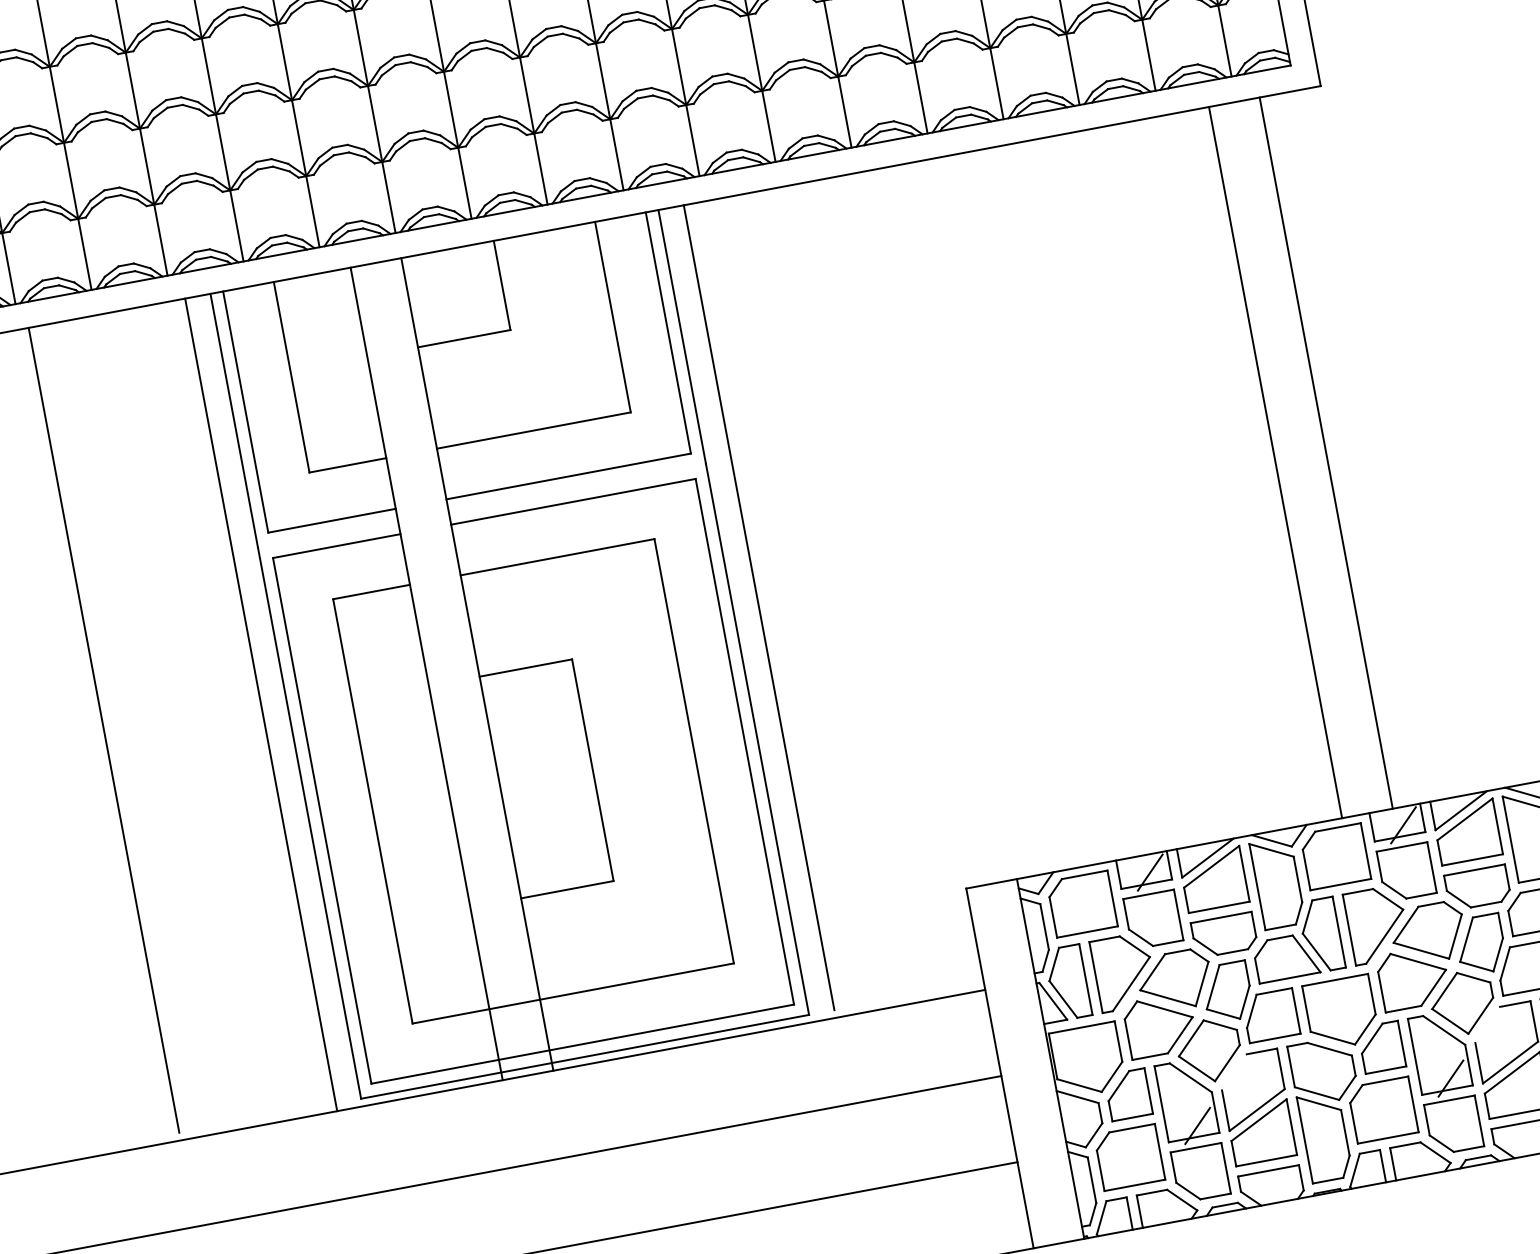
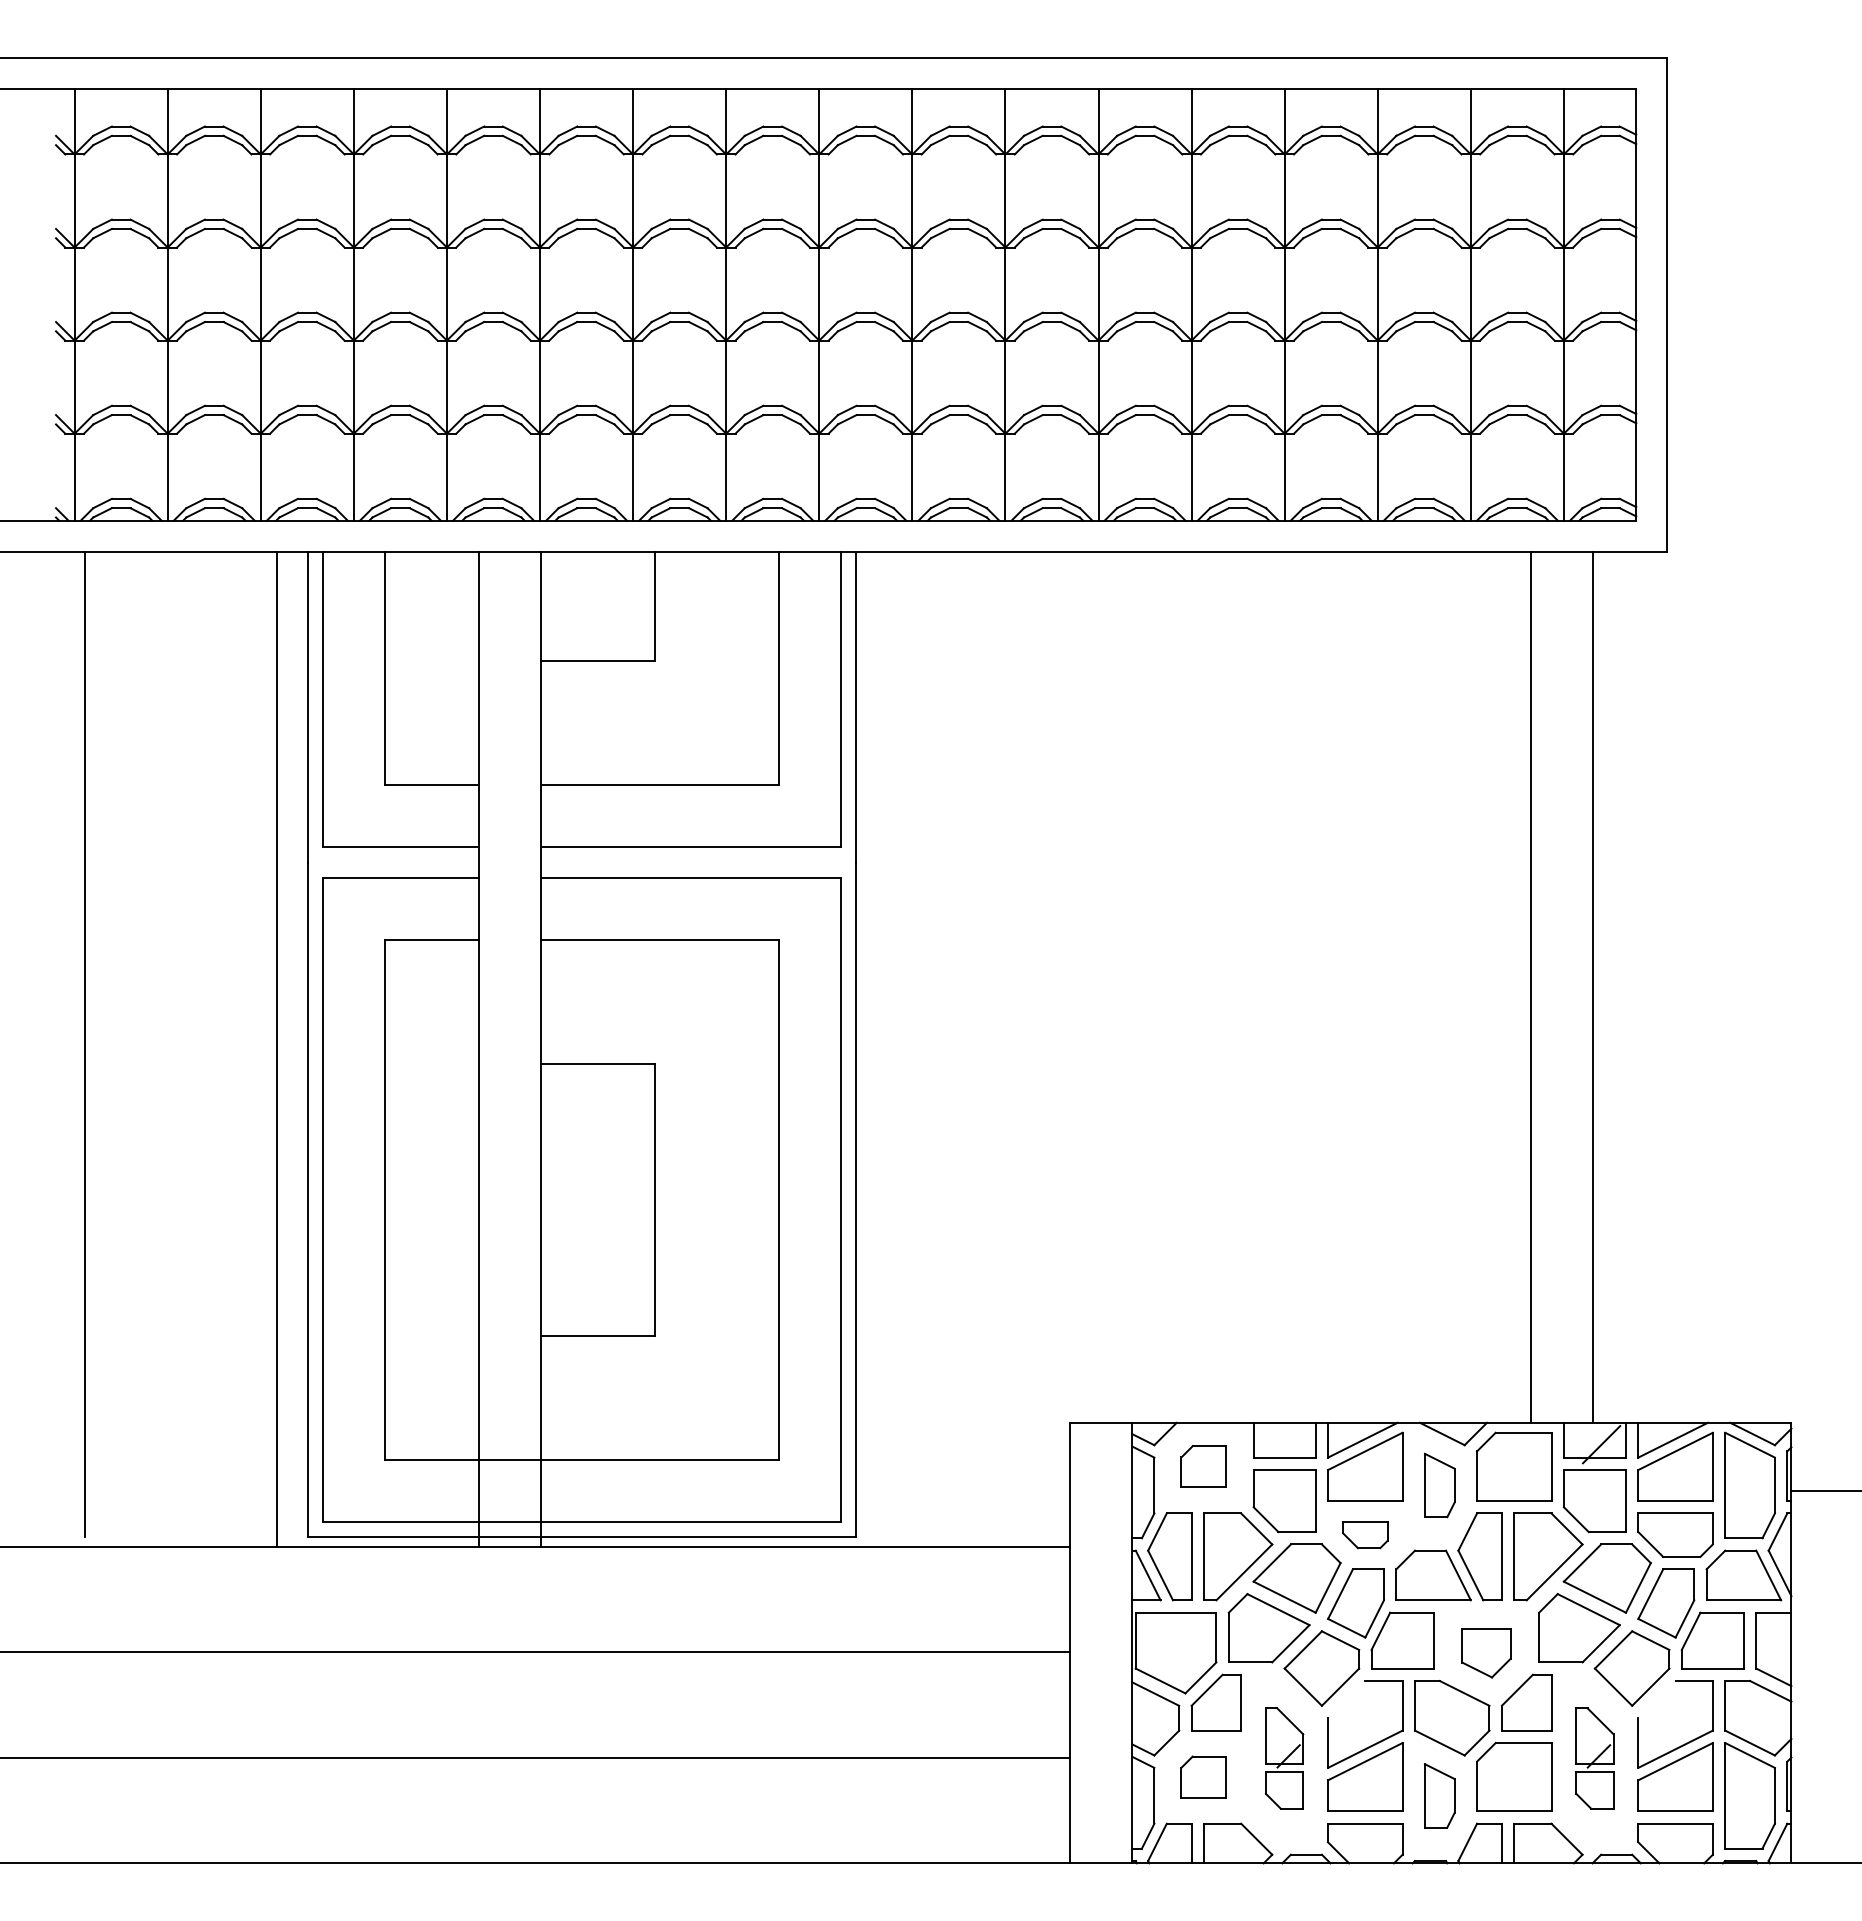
line: (759, 607) -> (887, 1044), removed
line: (1150, 872) -> (1291, 1444), removed
part: (1277, 883) -> (1439, 1485), size x0.6
part: (1081, 903) -> (1203, 1466), size x0.6
part: (1224, 934) -> (1365, 1534), size x0.6
part: (1341, 1013) -> (1486, 1653), size x0.6
part: (1445, 1082) -> (1594, 1758), size x0.6
part: (1192, 1129) -> (1284, 1758), size x0.6
part: (1324, 1136) -> (1439, 1795), size x0.6
part: (1129, 1157) -> (1203, 1776), size x0.6

